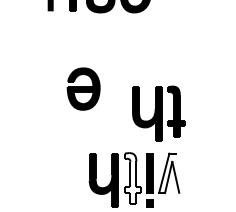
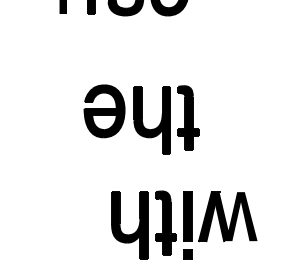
part: (158, 113) -> (166, 119), moved
fill: (182, 173) -> (228, 216), added
fill: (132, 177) -> (165, 222), added

